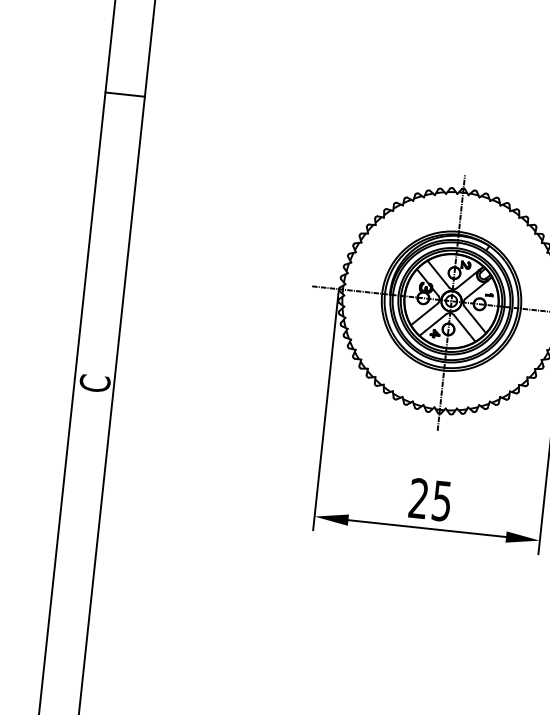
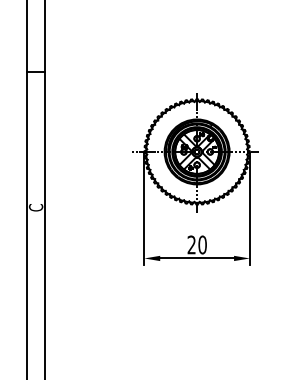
text: (441, 500) -> (202, 244), 25 -> 20

